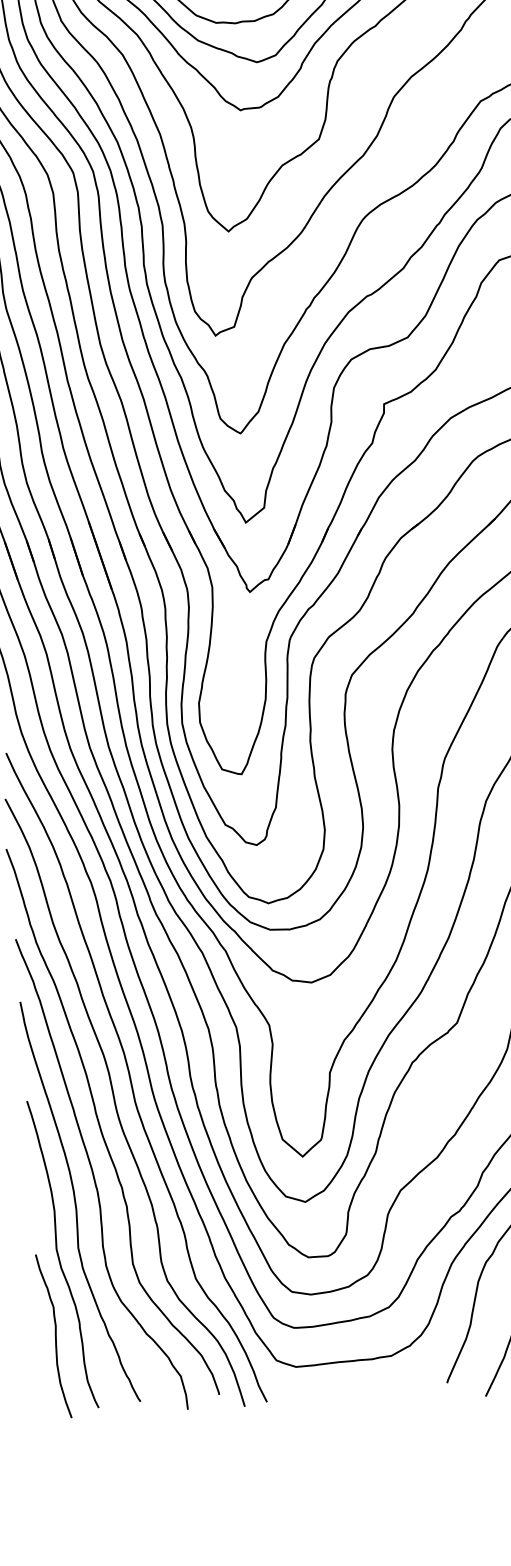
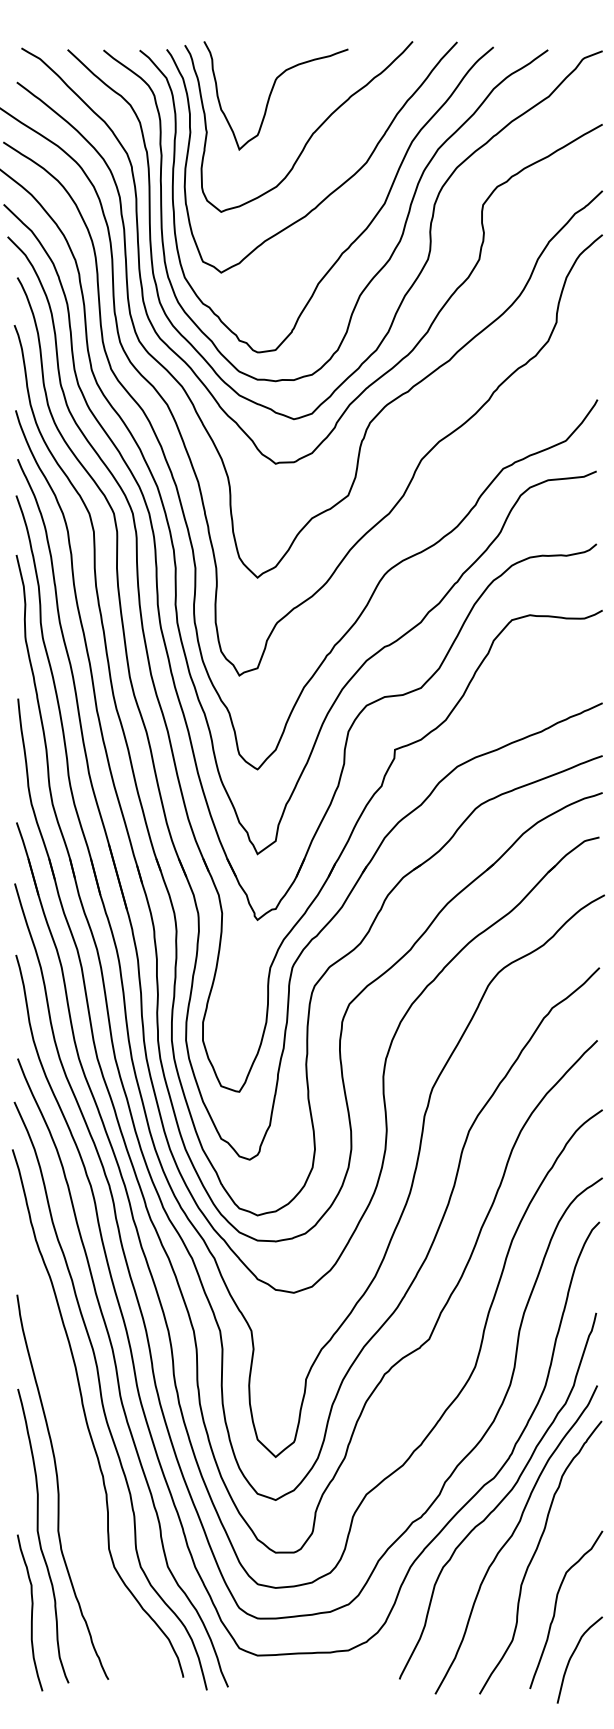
curve: (94, 1174) -> (77, 1462), removed

